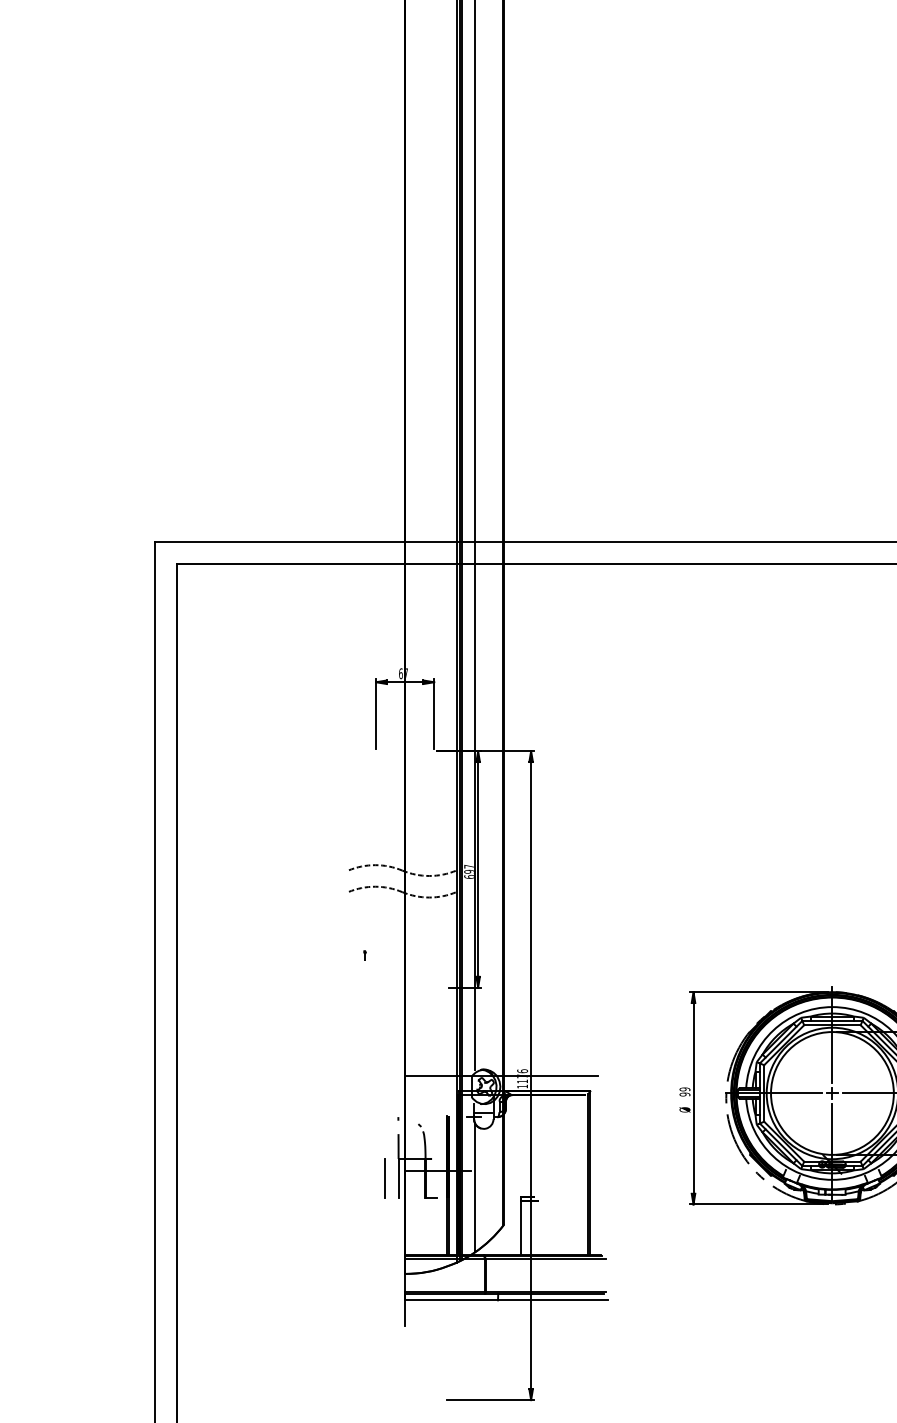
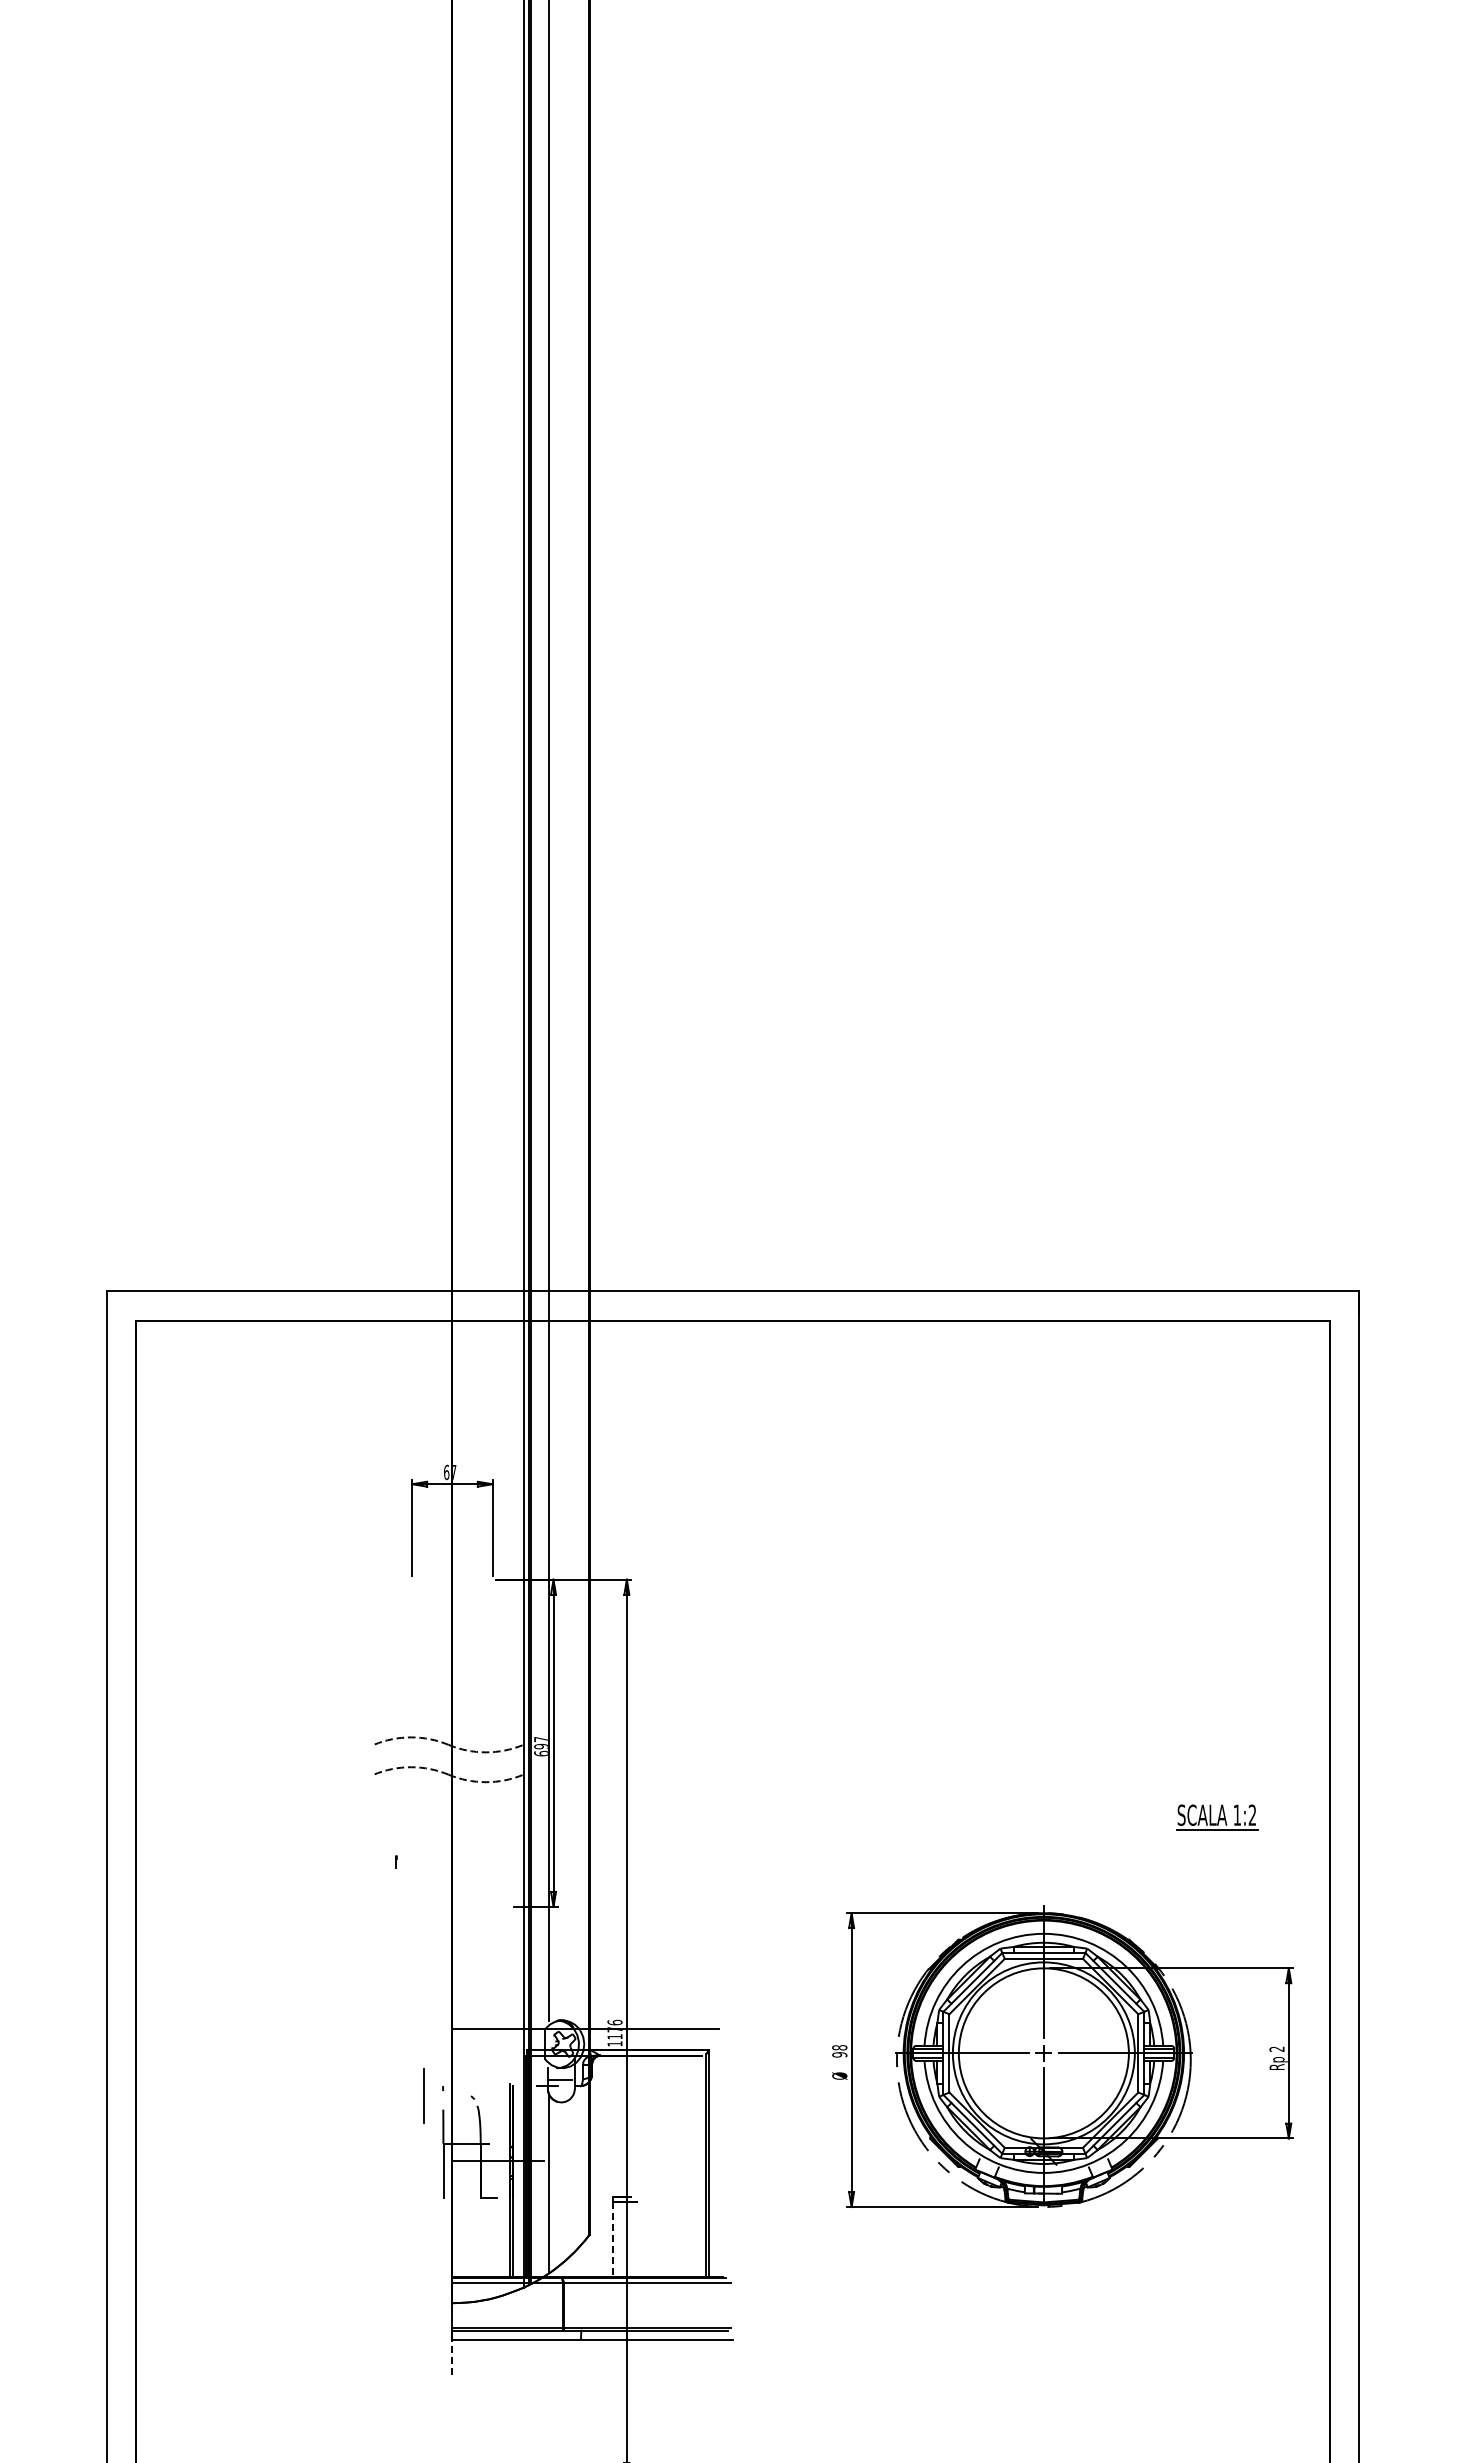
text: (684, 1089) -> (839, 2047), 99 -> 98
line: (384, 1178) -> (423, 2095), moved
line: (520, 1228) -> (612, 2240), solid -> dashed
line: (405, 1313) -> (452, 2357), solid -> dashed

